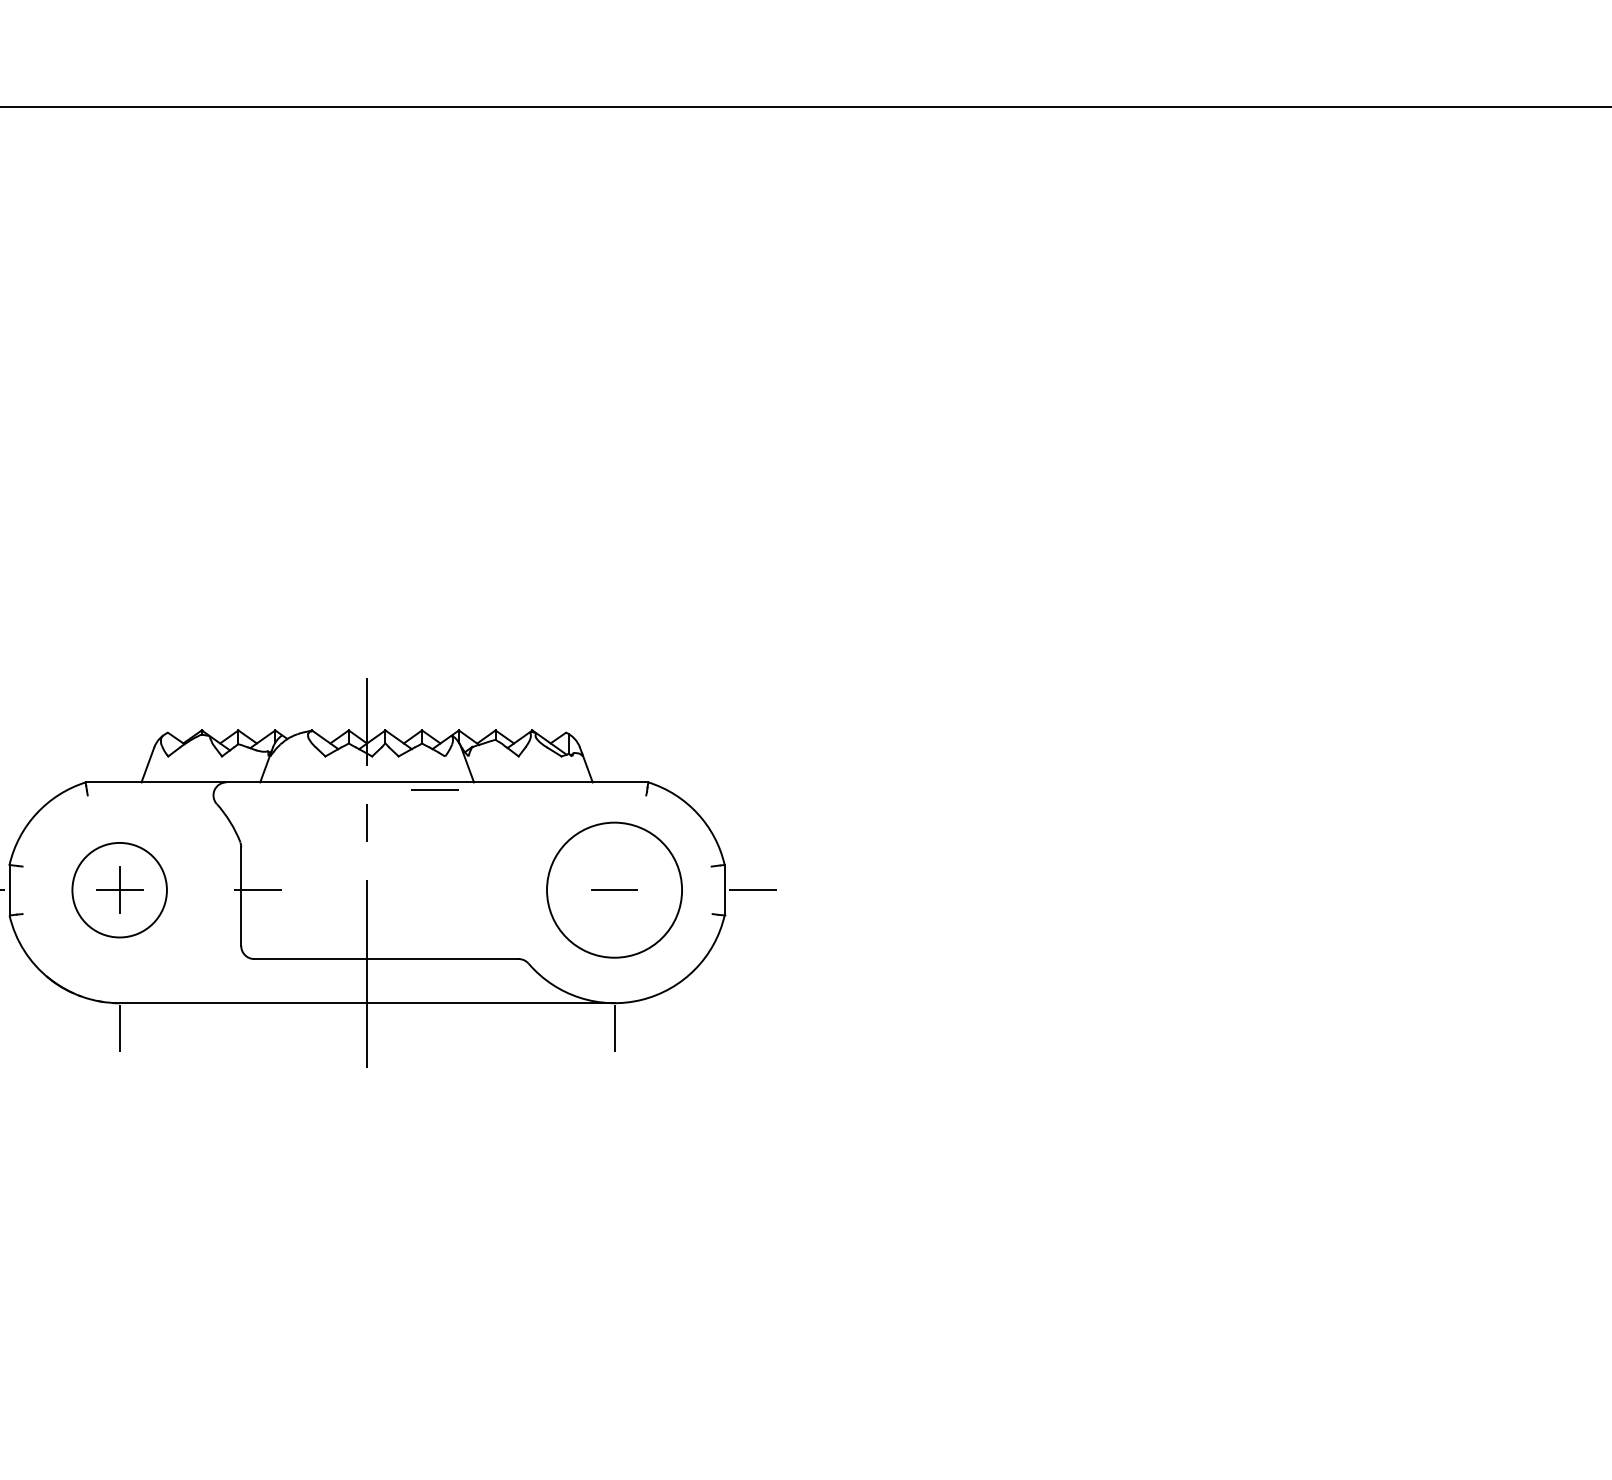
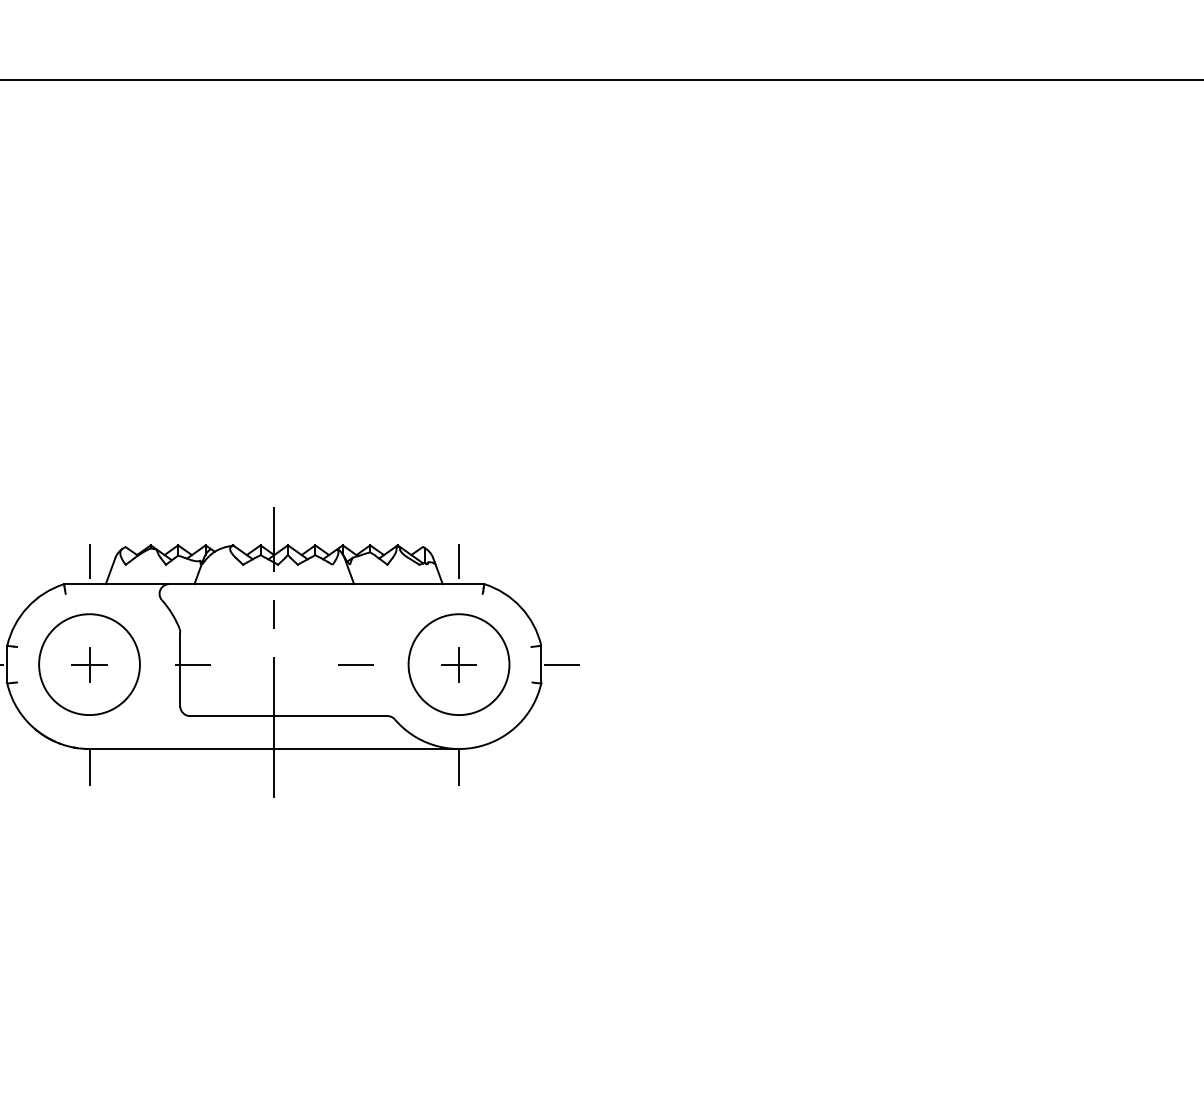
line: (119, 751) -> (89, 561), added
line: (614, 751) -> (459, 561), added
line: (434, 789) -> (355, 664), moved
circle: (119, 889) -> (89, 664), size x1.43
line: (614, 890) -> (459, 664), added

